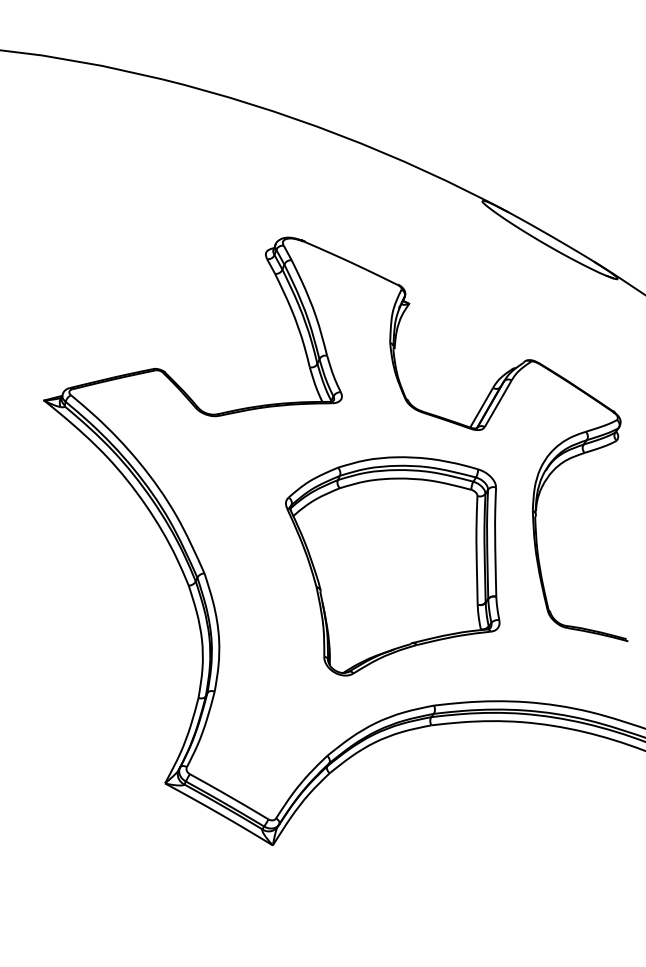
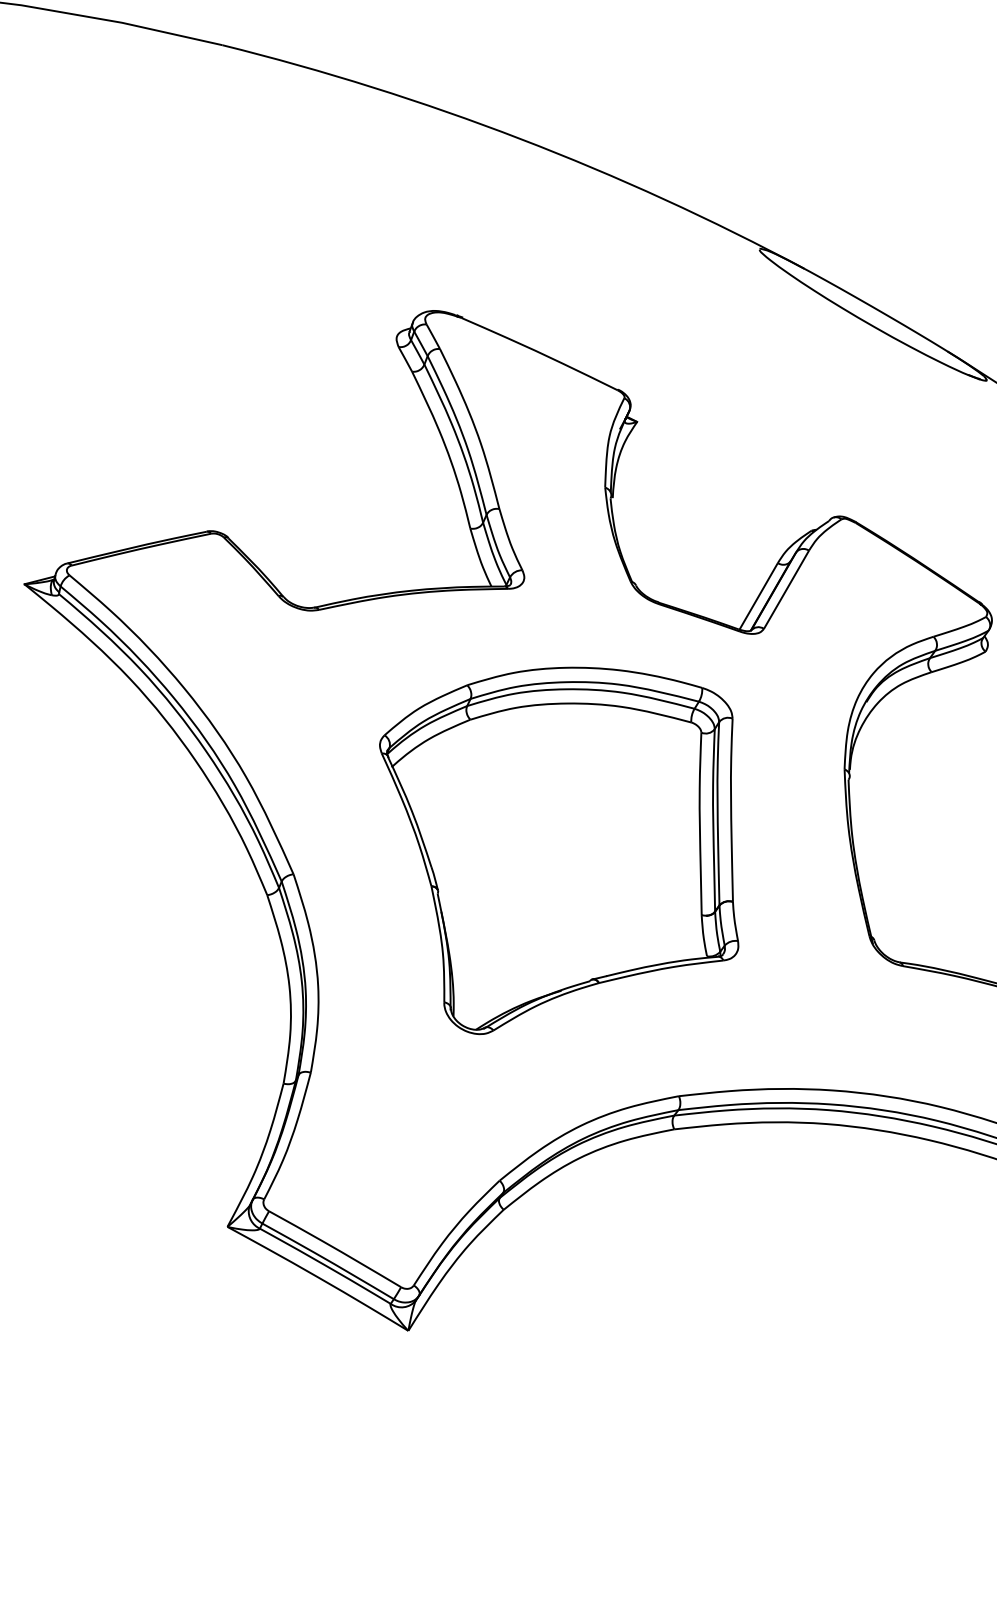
part: (392, 566) -> (558, 851), moved

